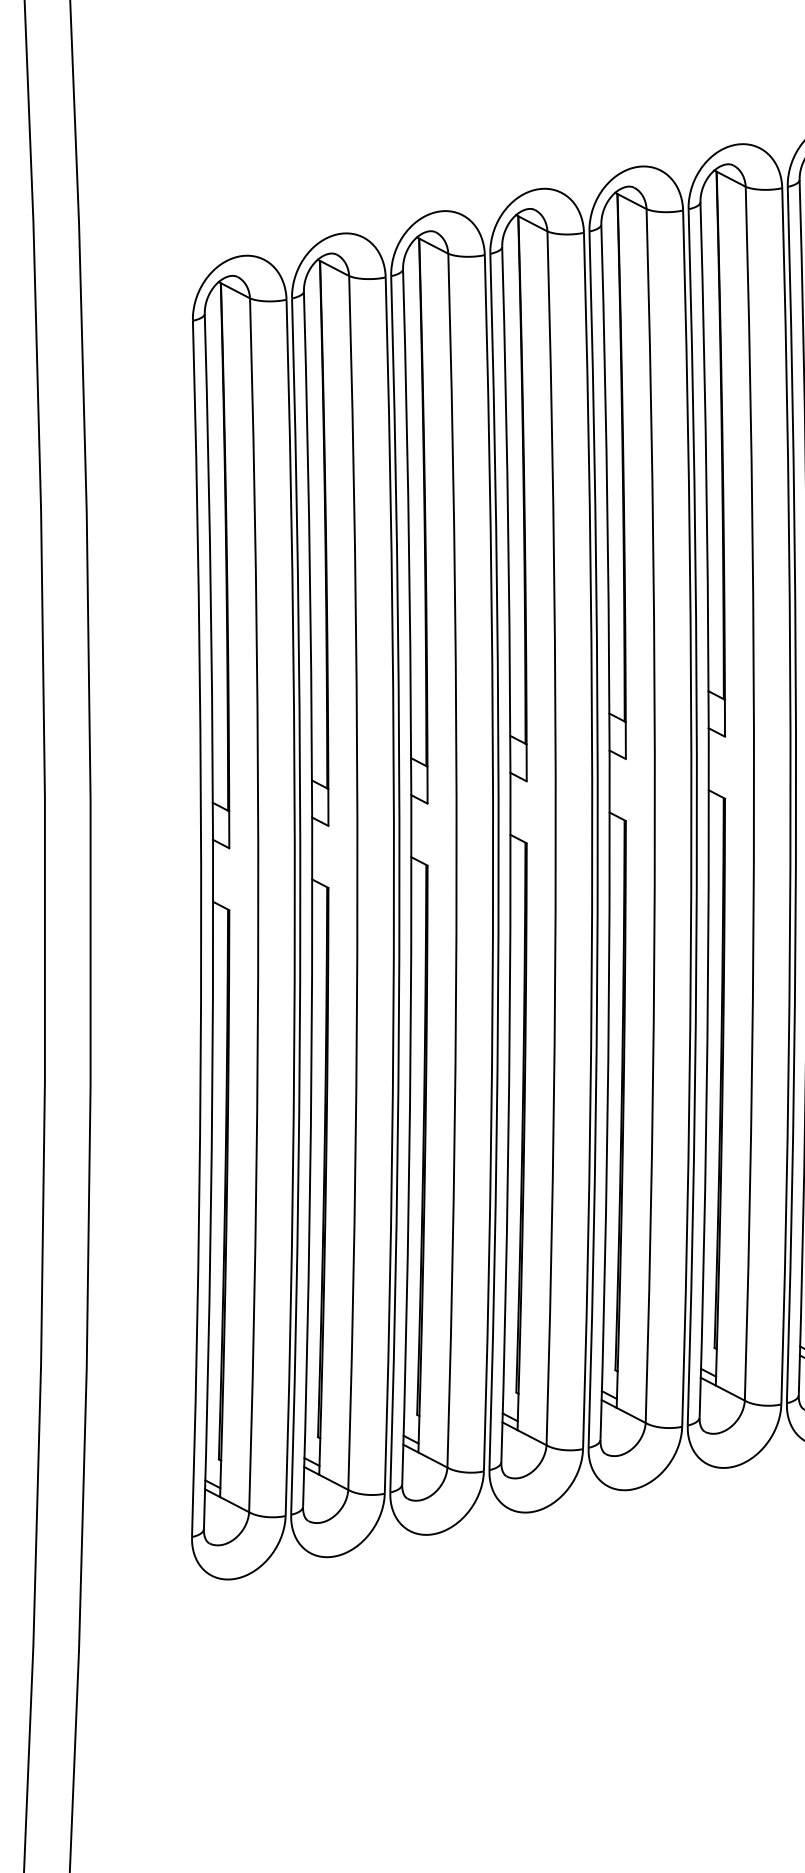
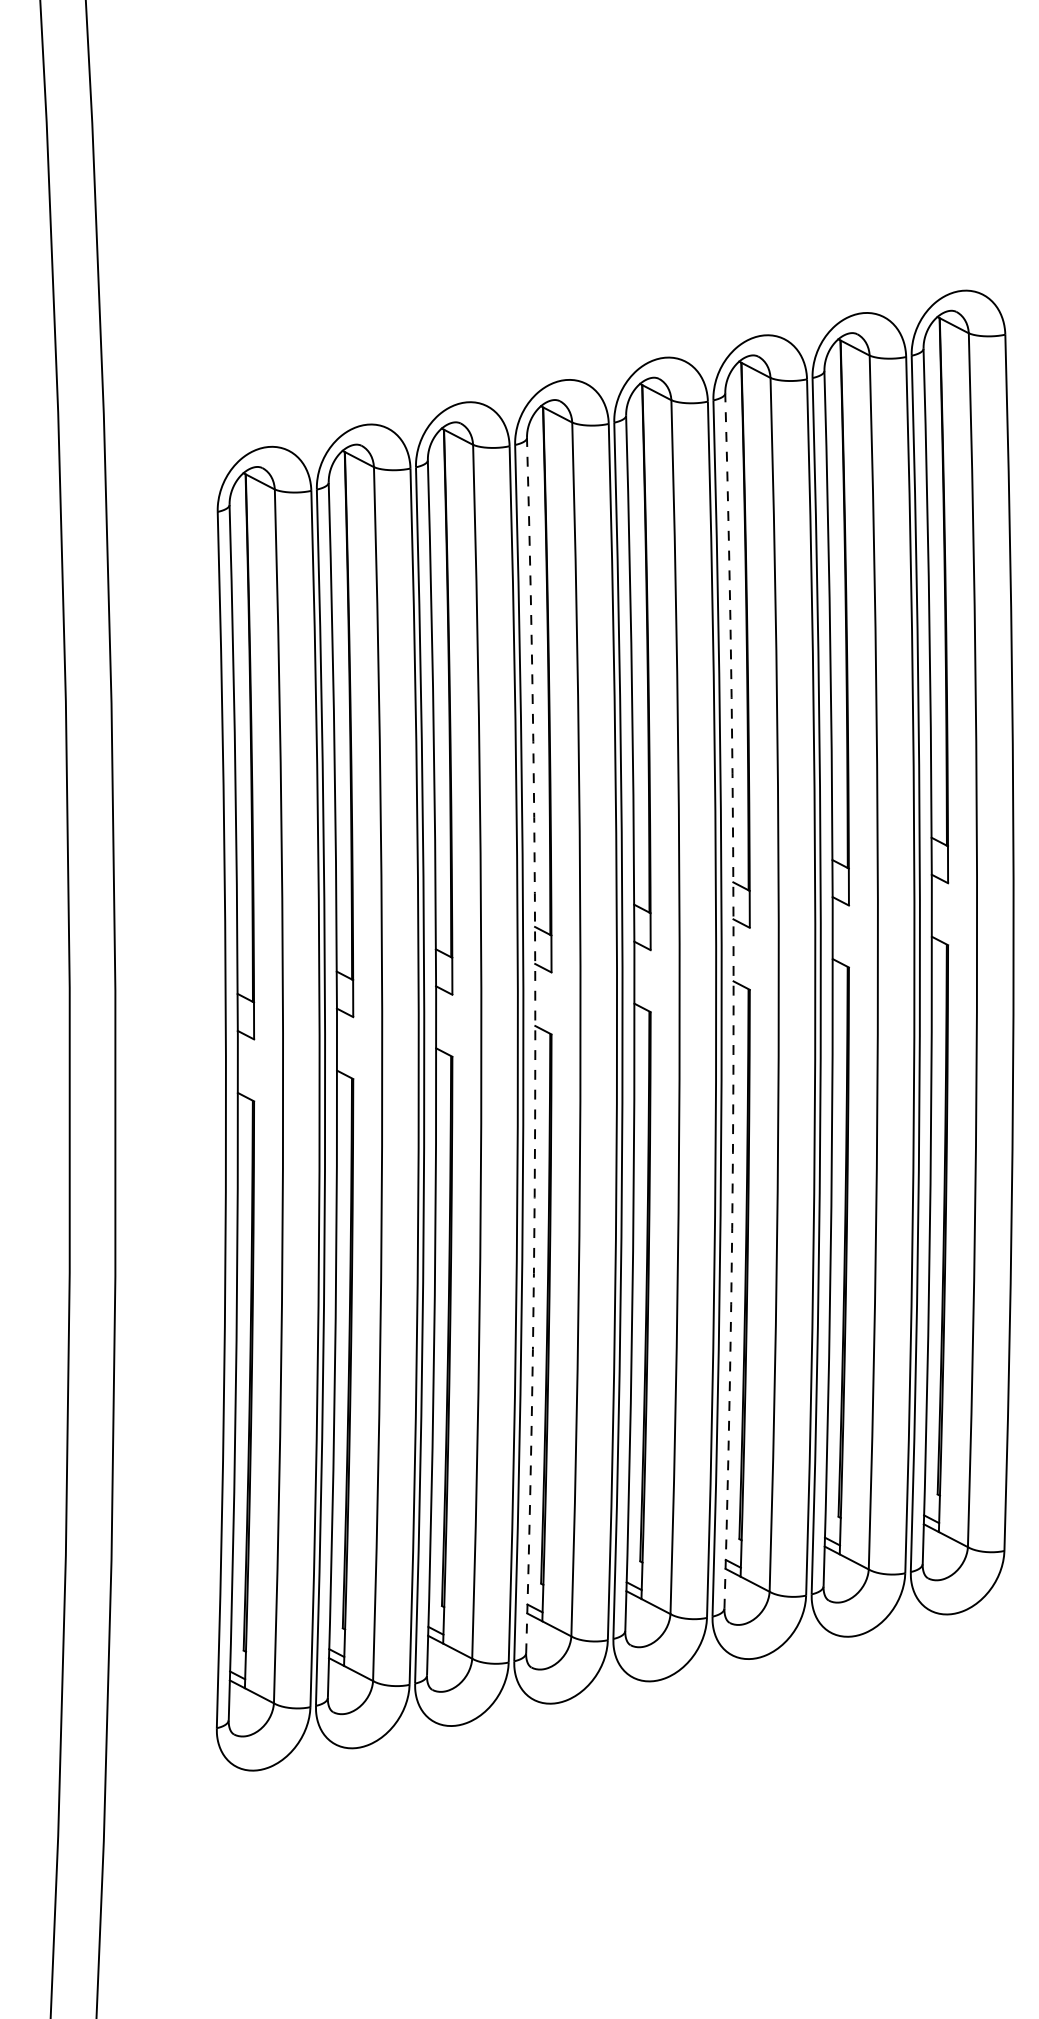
arc: (708, 810) -> (733, 1001), solid -> dashed
arc: (510, 854) -> (535, 1045), solid -> dashed

